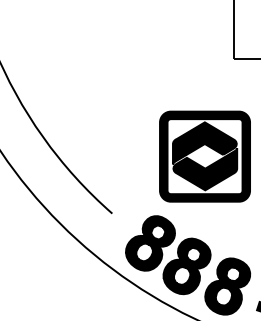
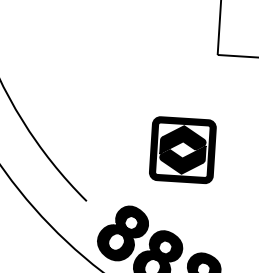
part: (204, 156) -> (182, 150), size x0.7

